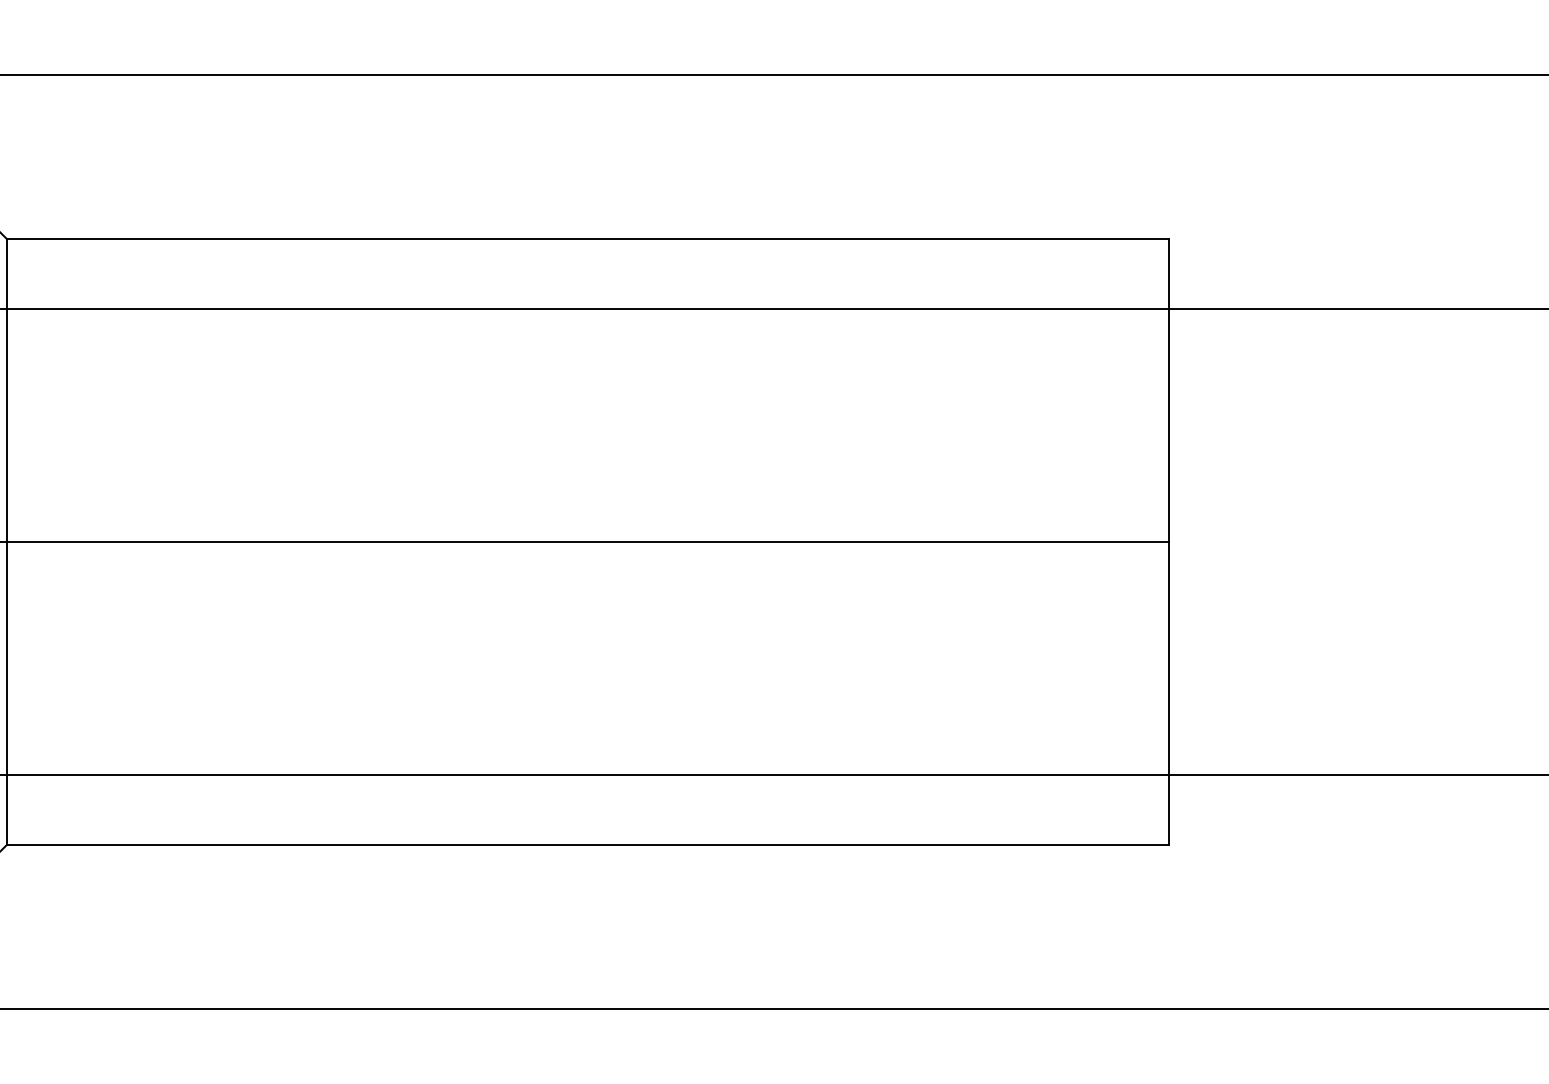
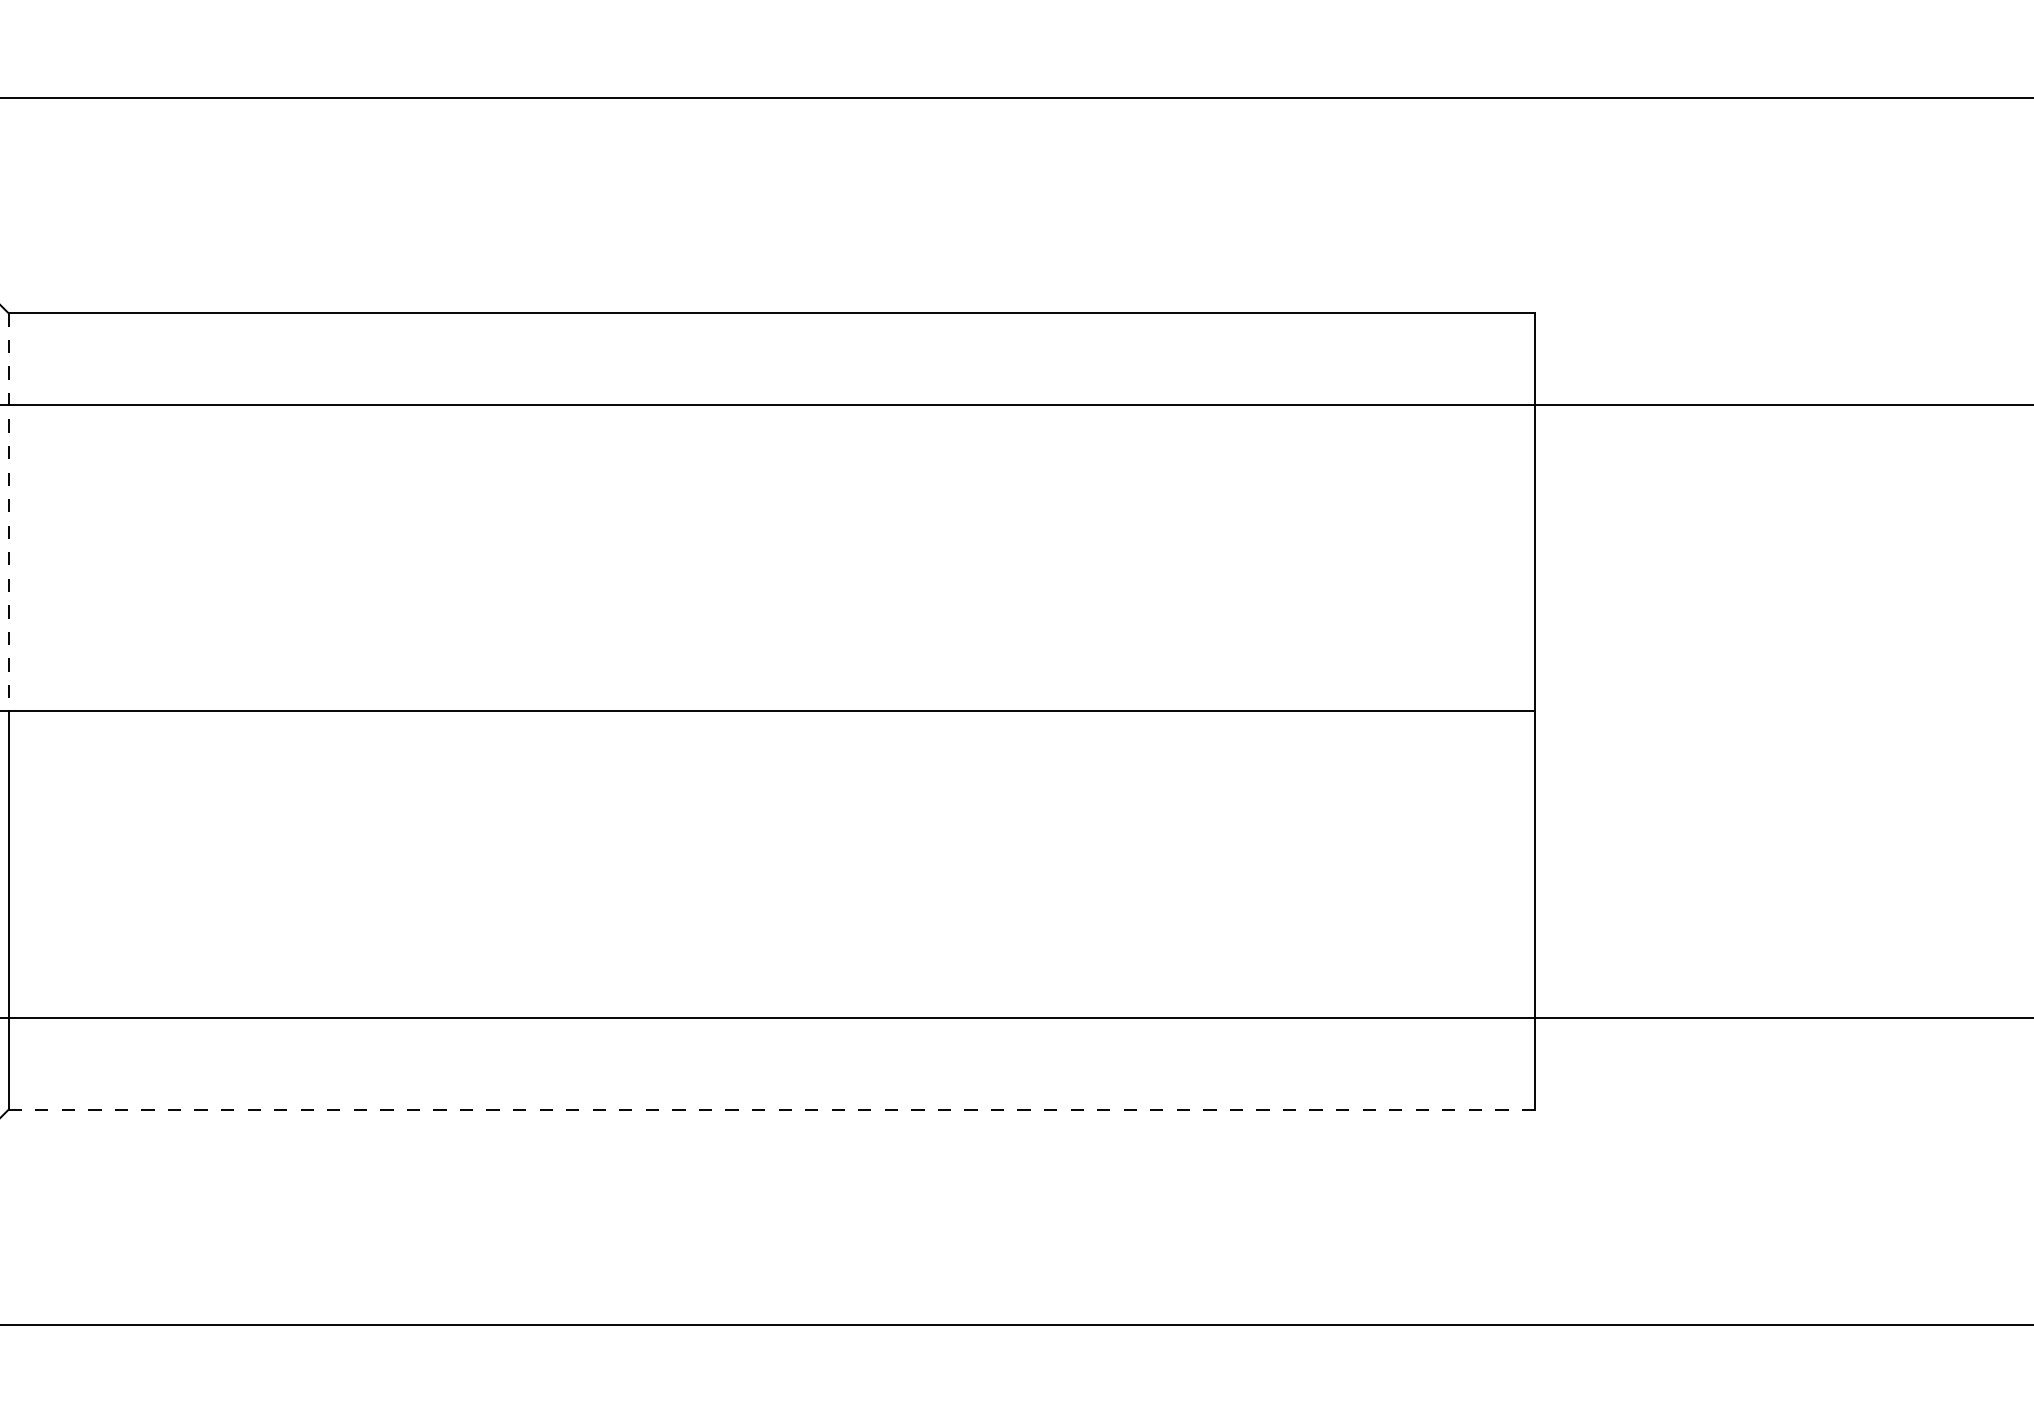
line: (6, 390) -> (8, 512), solid -> dashed
line: (587, 845) -> (771, 1109), solid -> dashed

